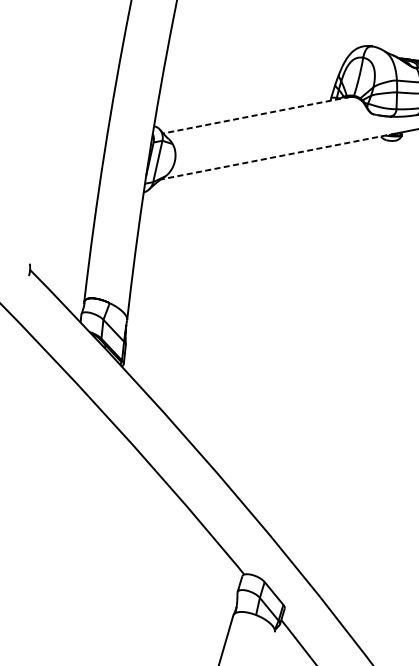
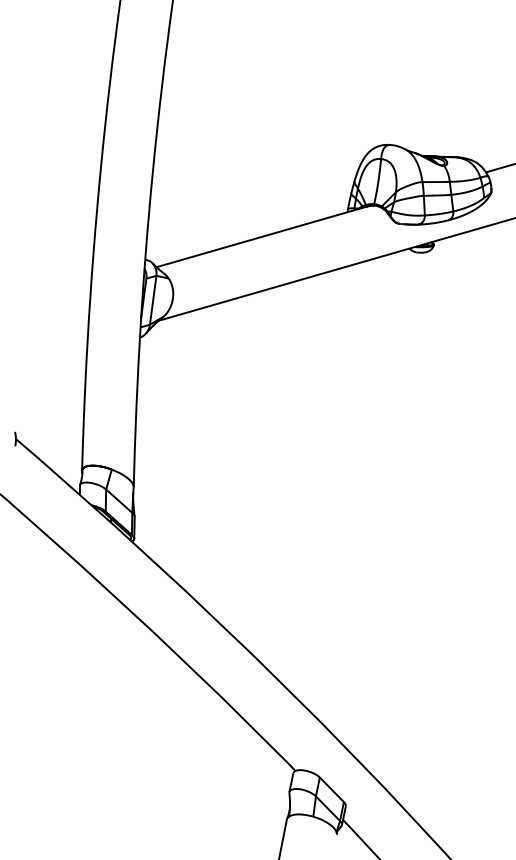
line: (256, 115) -> (263, 236), dashed -> solid
line: (278, 156) -> (292, 282), dashed -> solid

